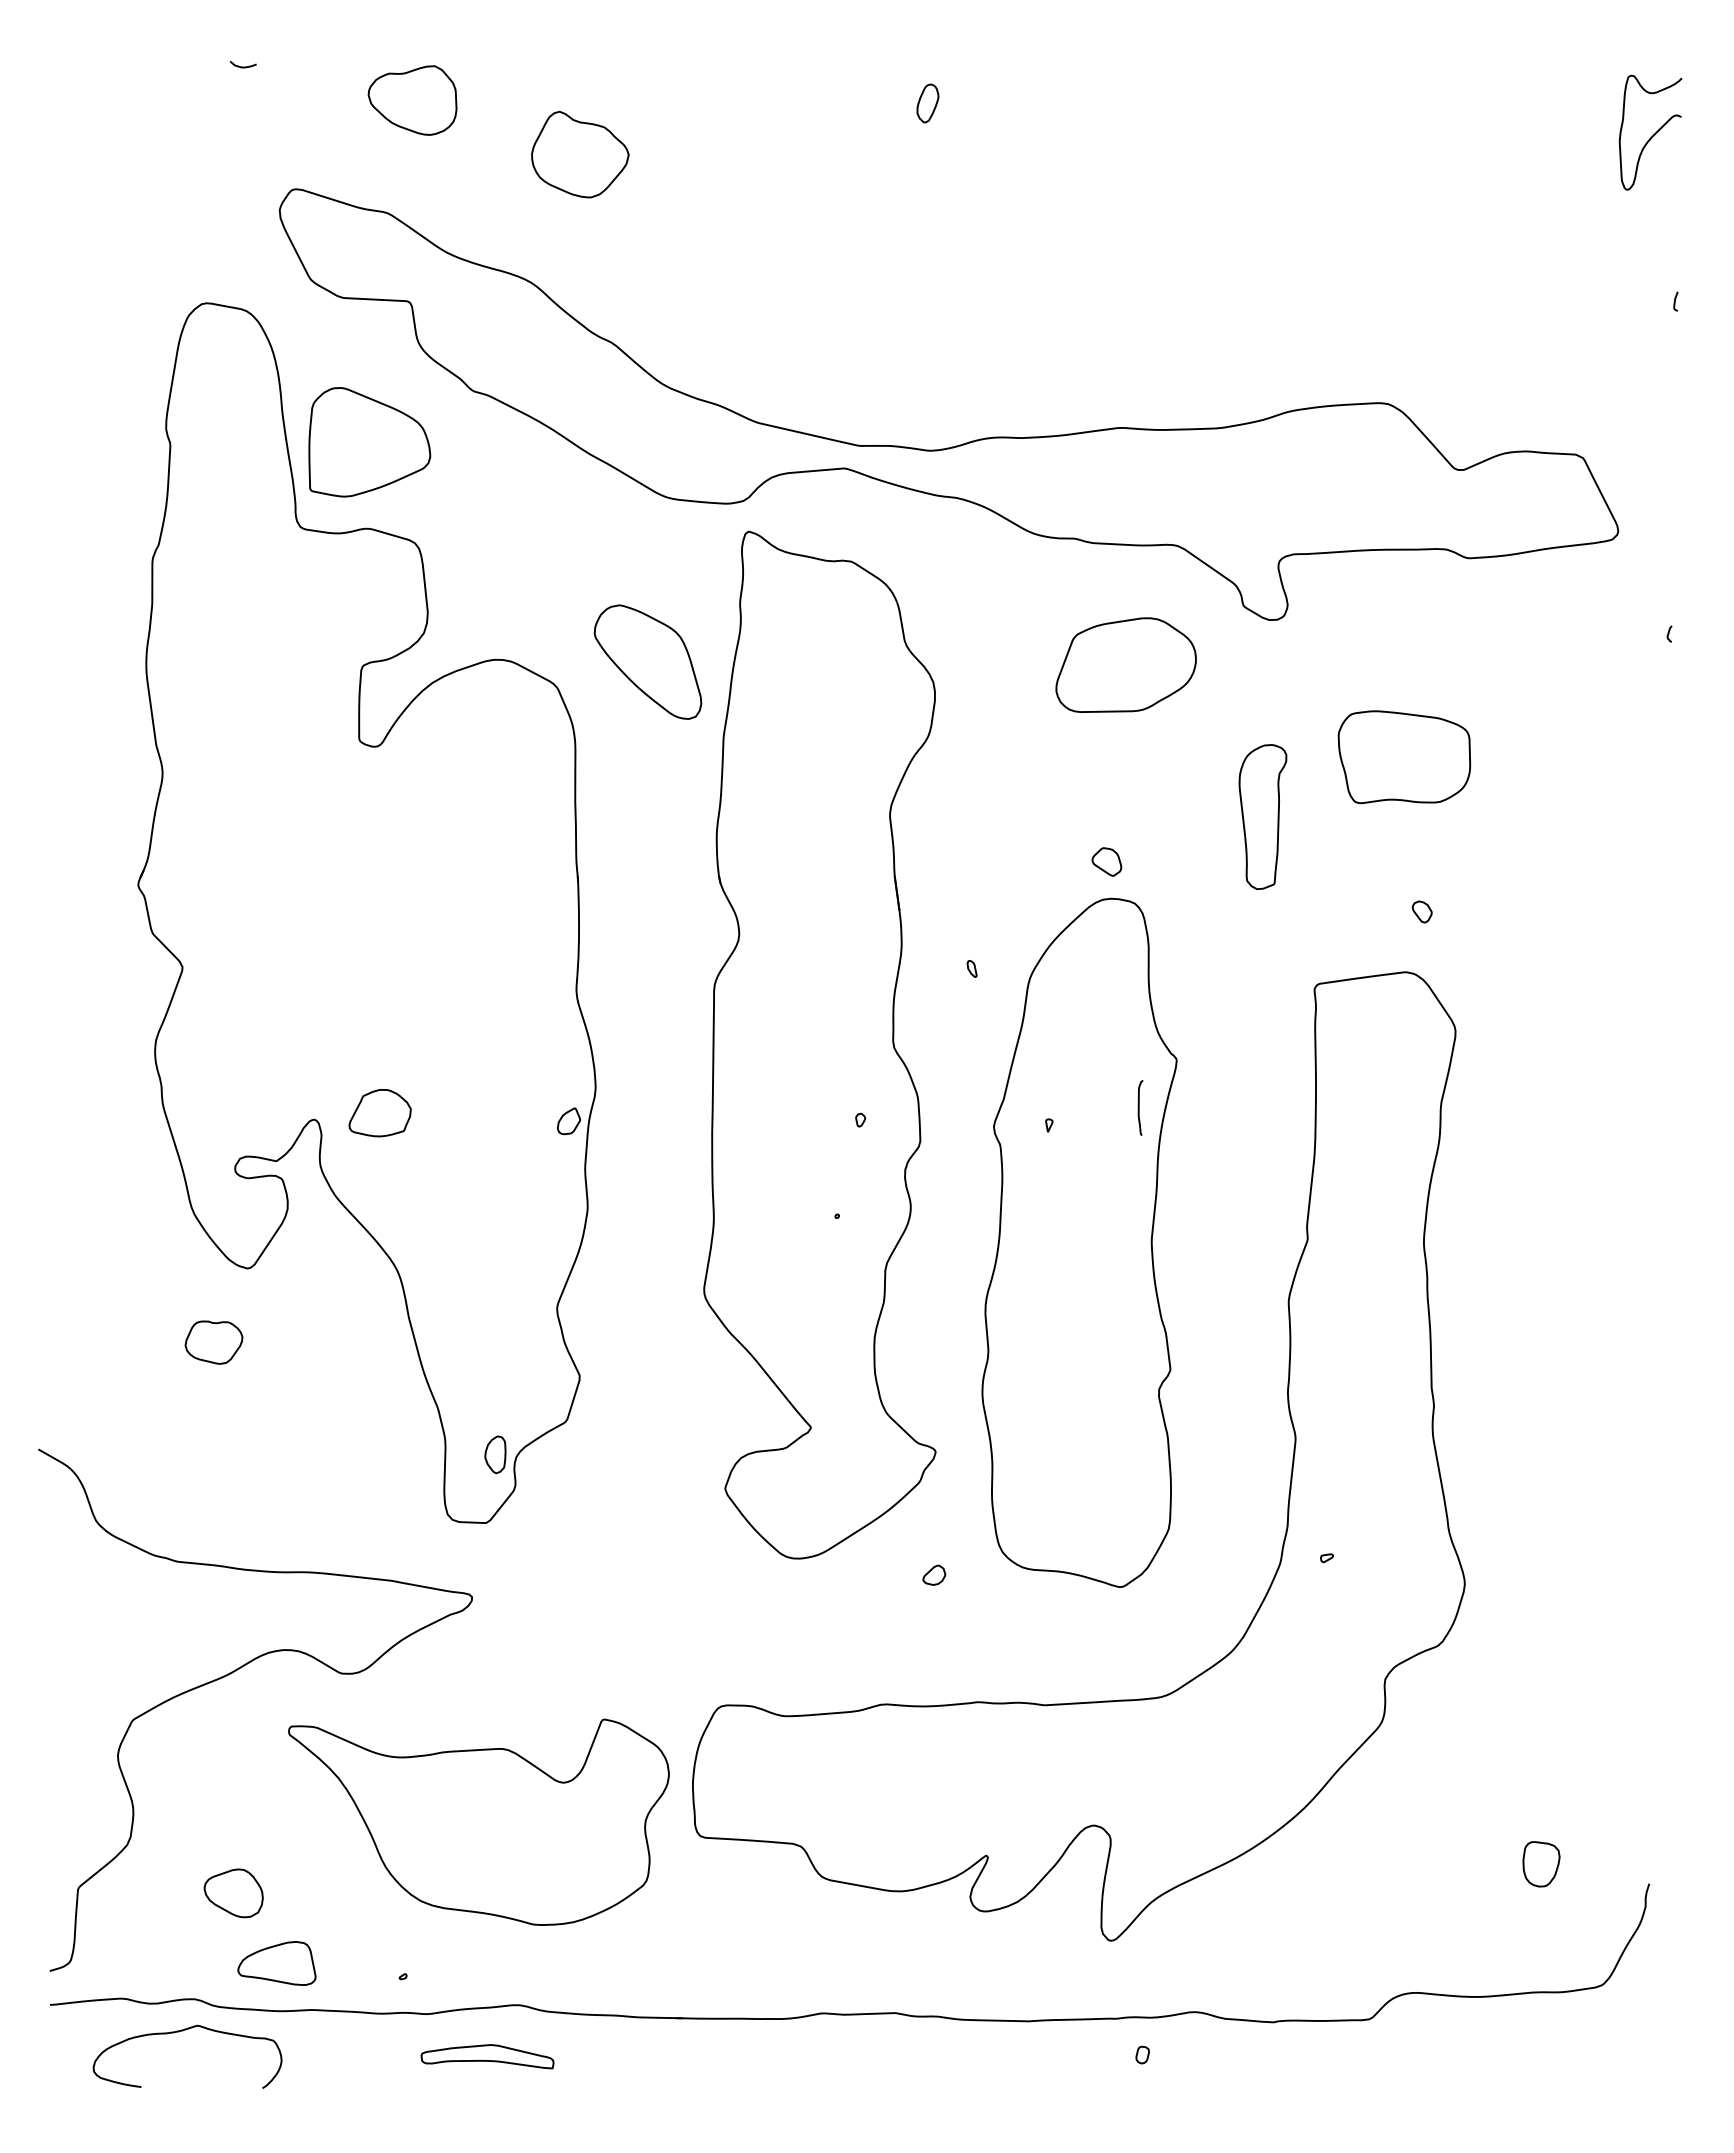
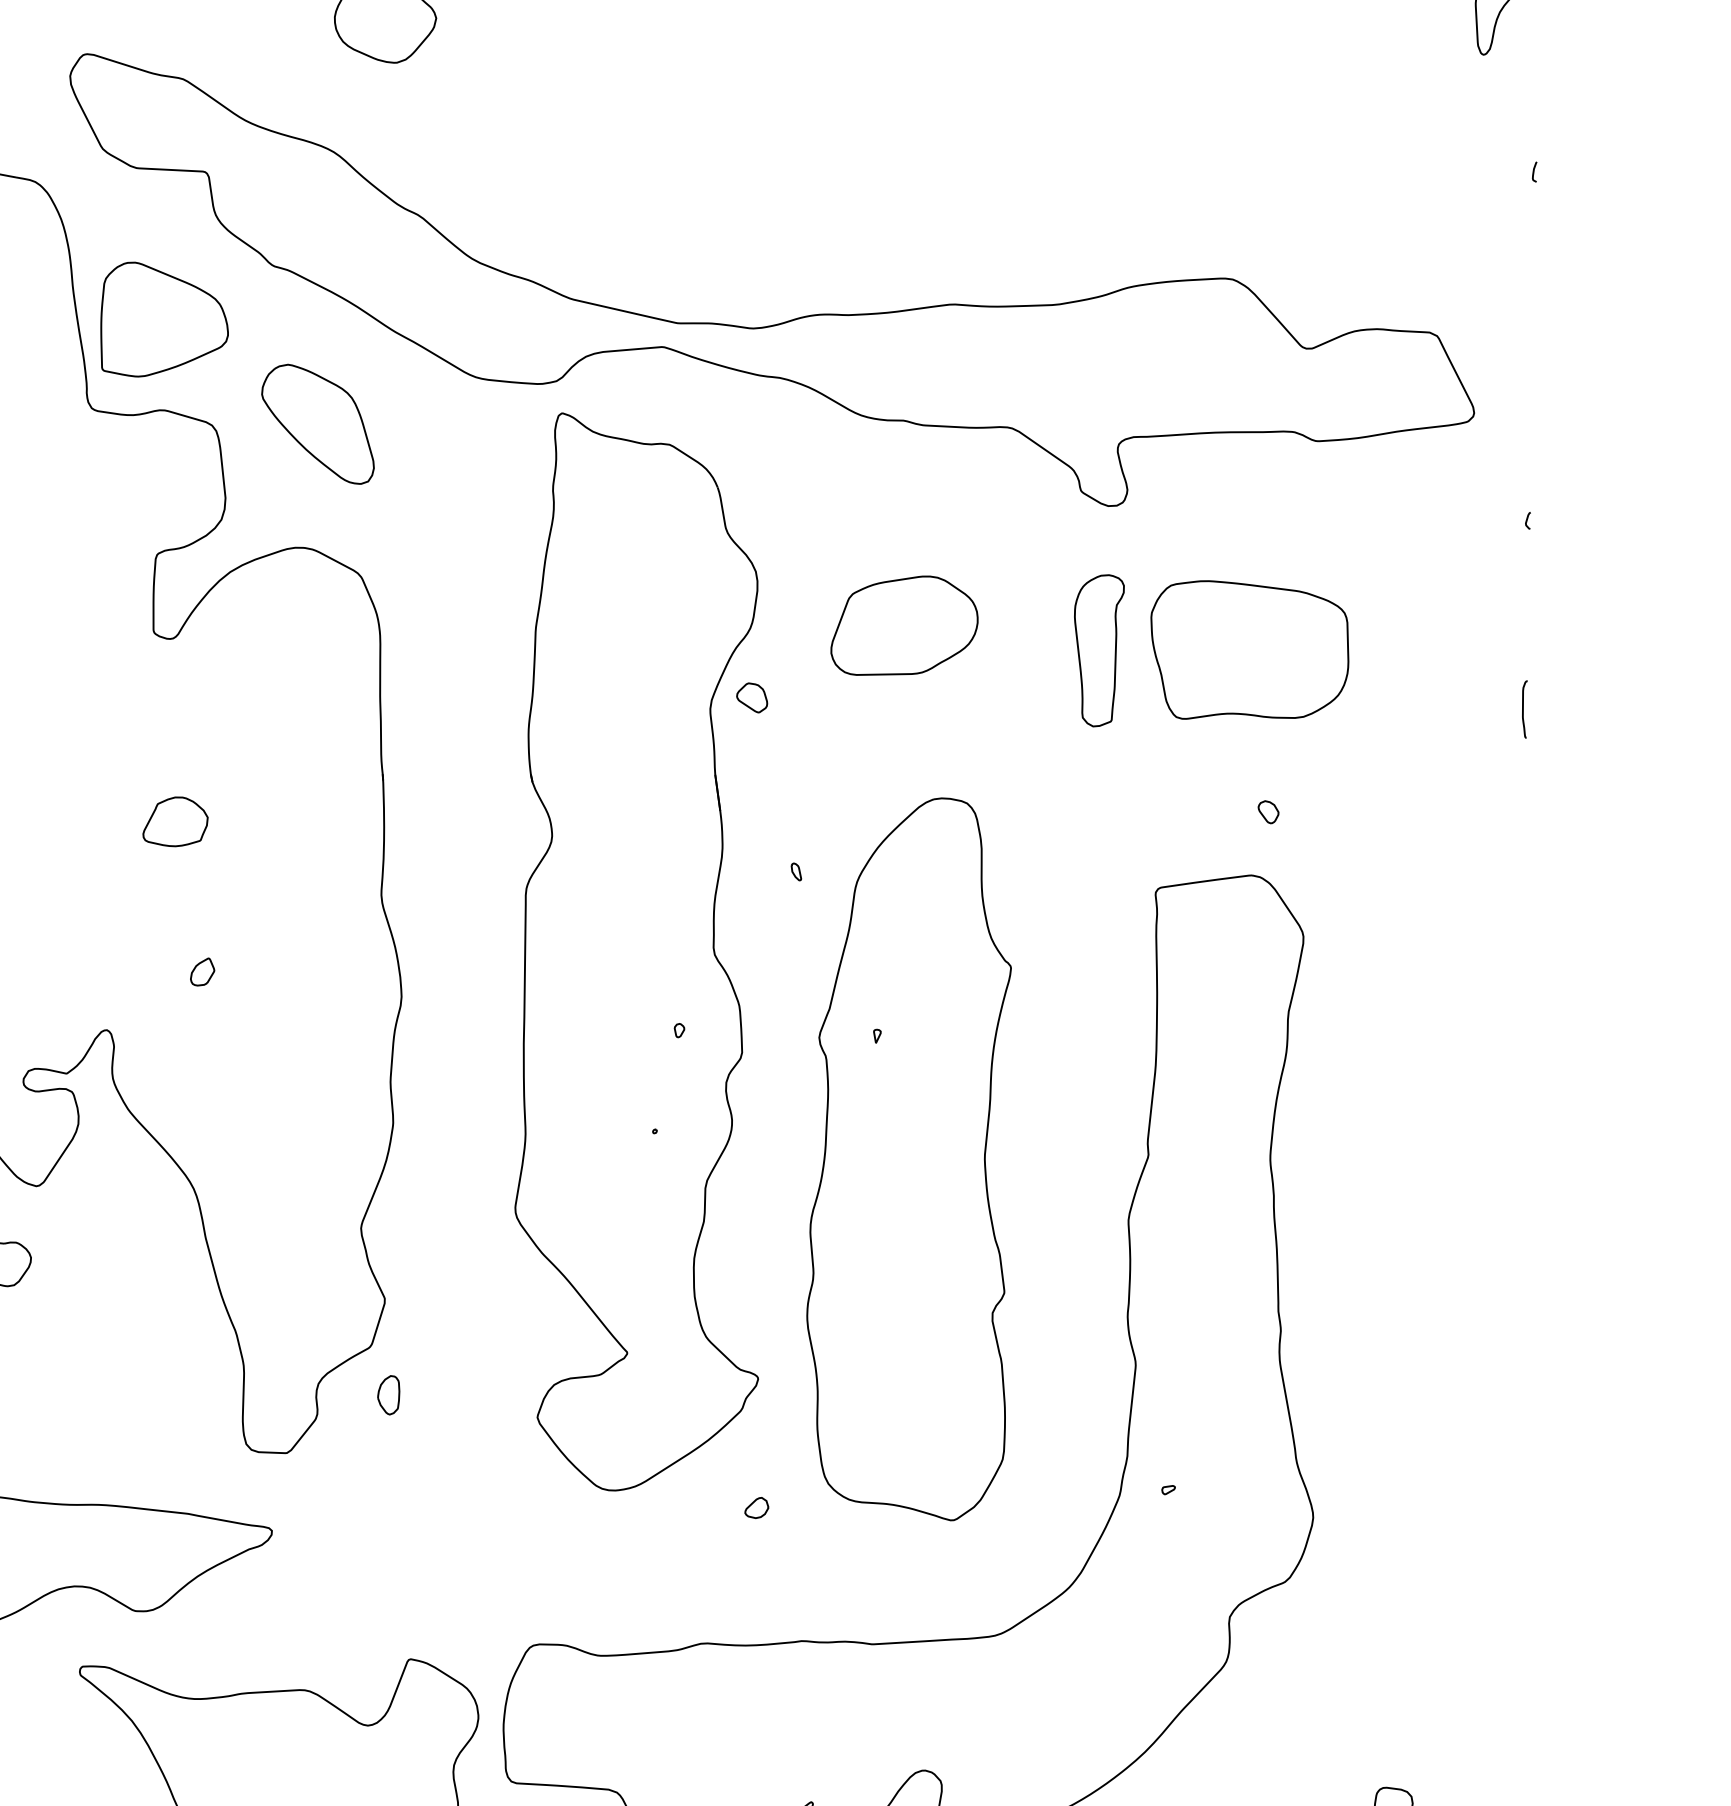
part: (647, 661) -> (317, 423), moved
part: (1125, 664) -> (903, 625), moved
part: (1404, 756) -> (1249, 649), size x1.43
part: (1262, 817) -> (1098, 651), moved
part: (1106, 861) -> (751, 697), moved
curve: (1139, 1107) -> (1523, 708), moved
part: (379, 1113) -> (174, 822), moved
part: (568, 1121) -> (202, 972), moved
part: (495, 1454) -> (388, 1394), moved

